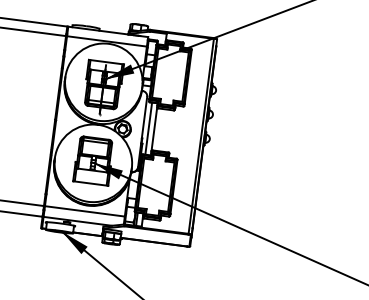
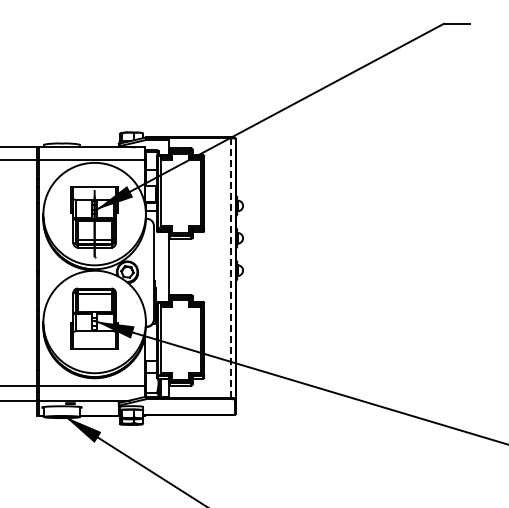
line: (148, 128) -> (161, 266), removed
line: (201, 136) -> (231, 268), solid -> dashed

